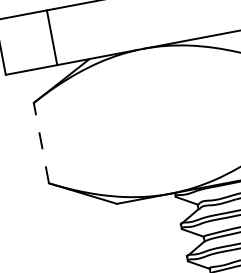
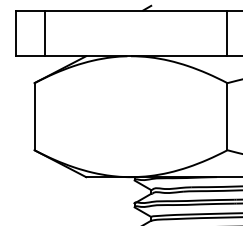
line: (52, 37) -> (45, 33), moved
line: (41, 142) -> (34, 116), dashed -> solid

